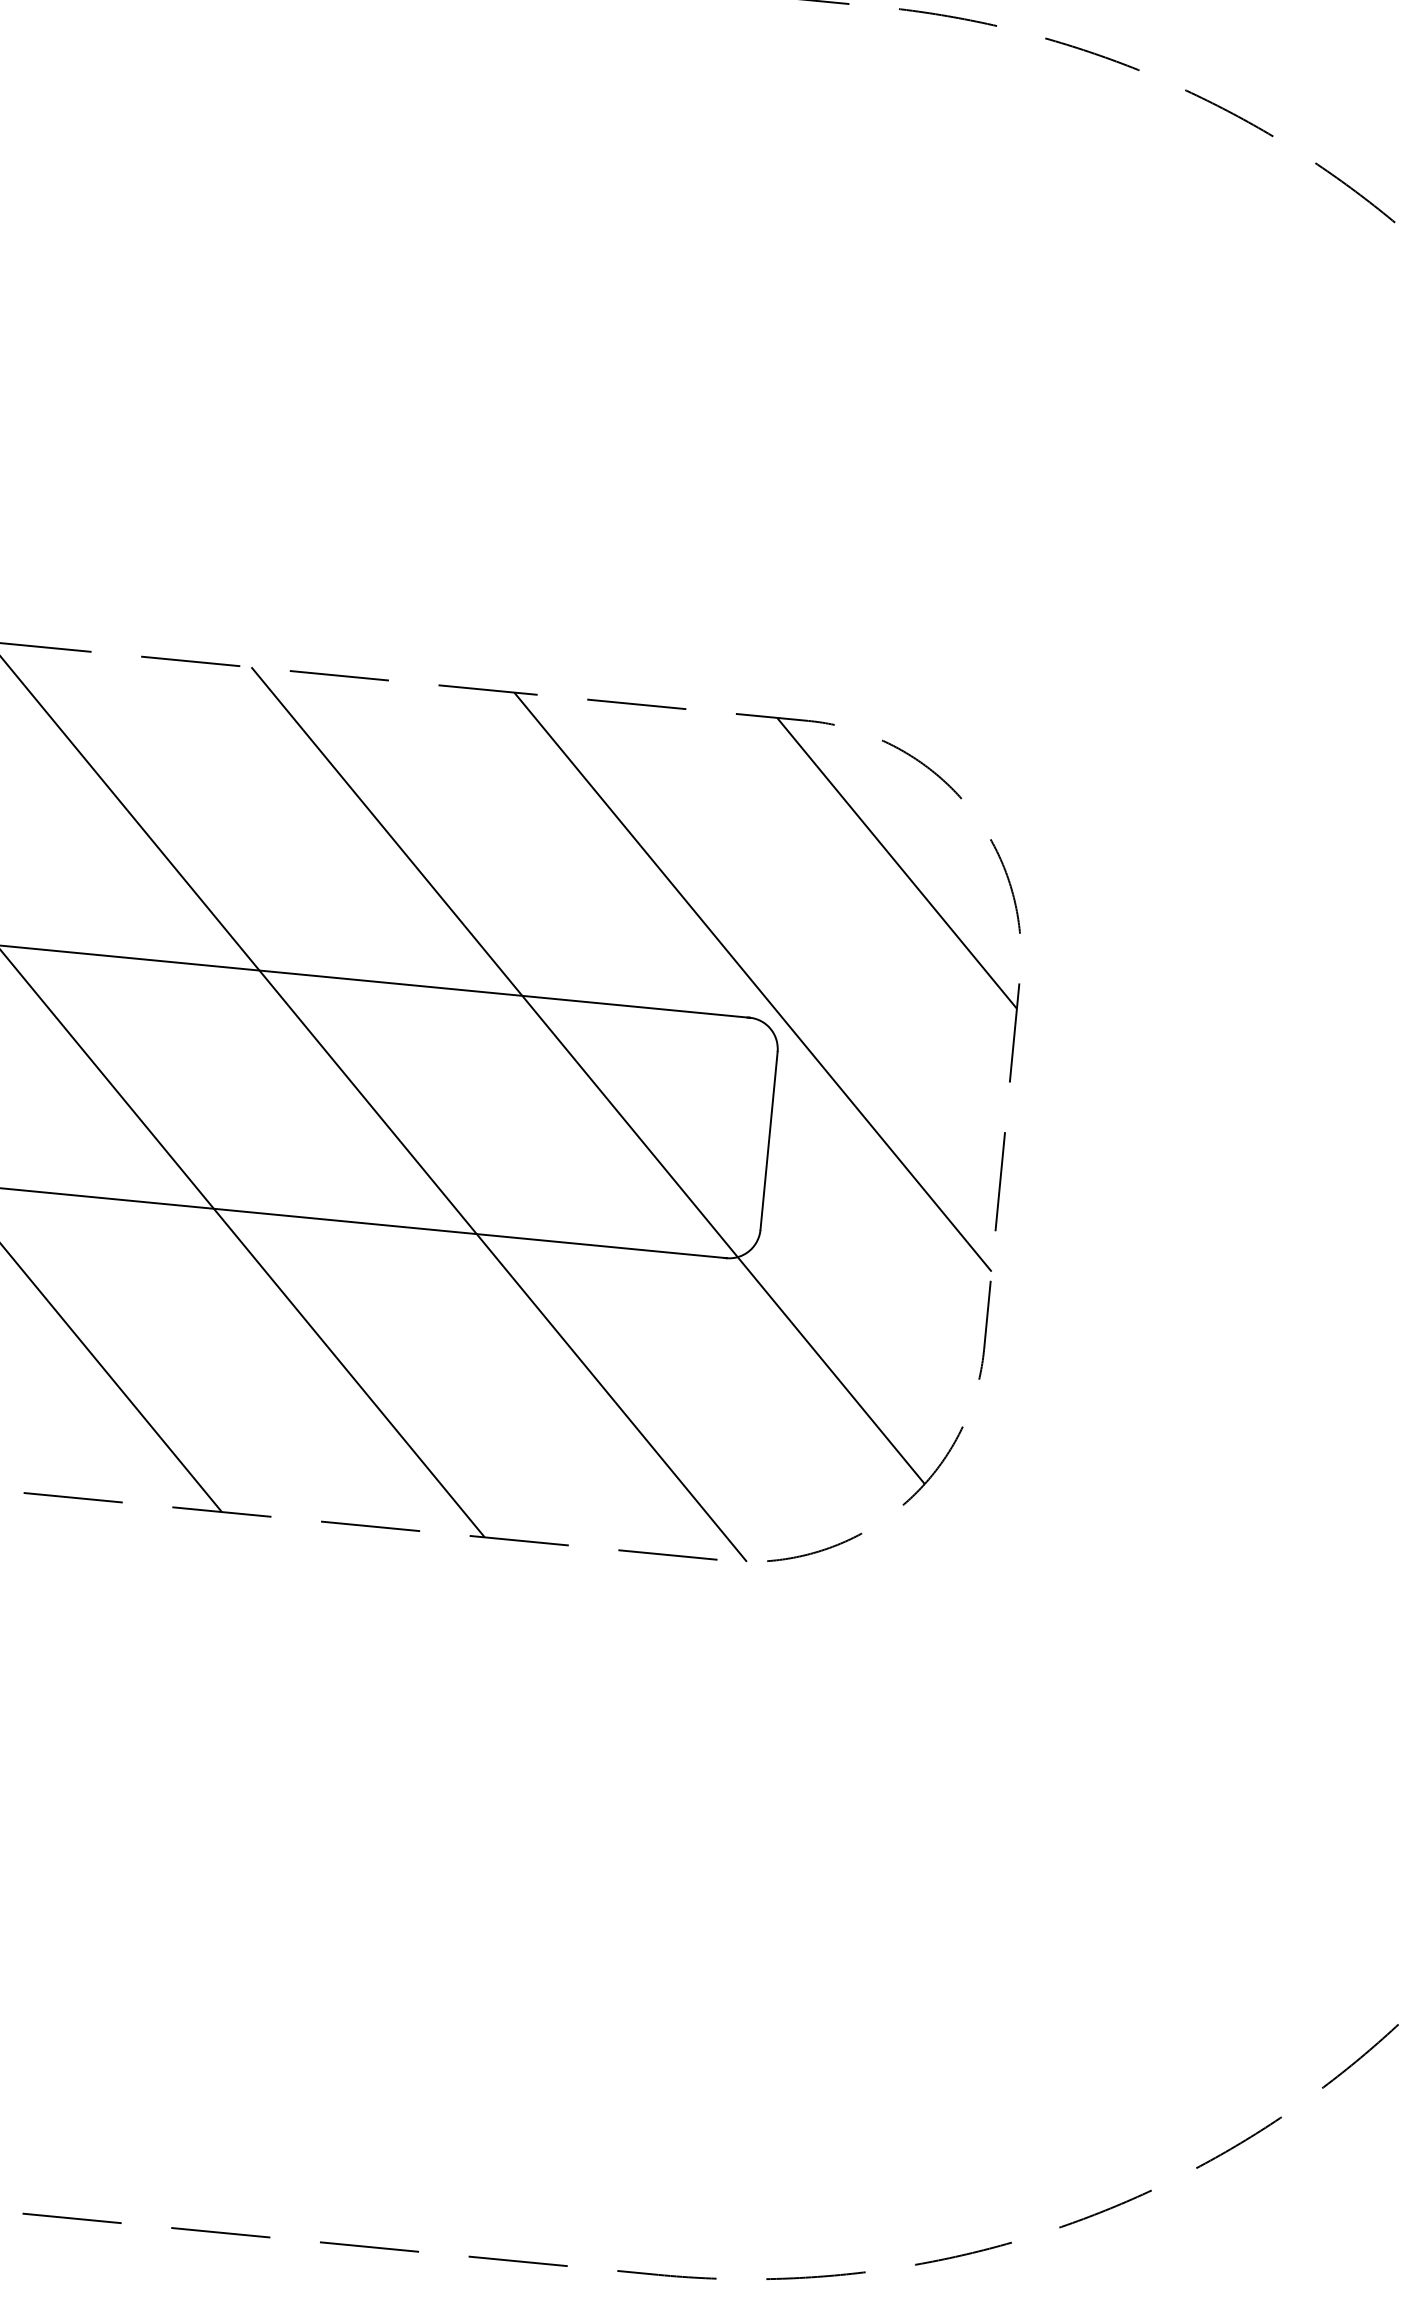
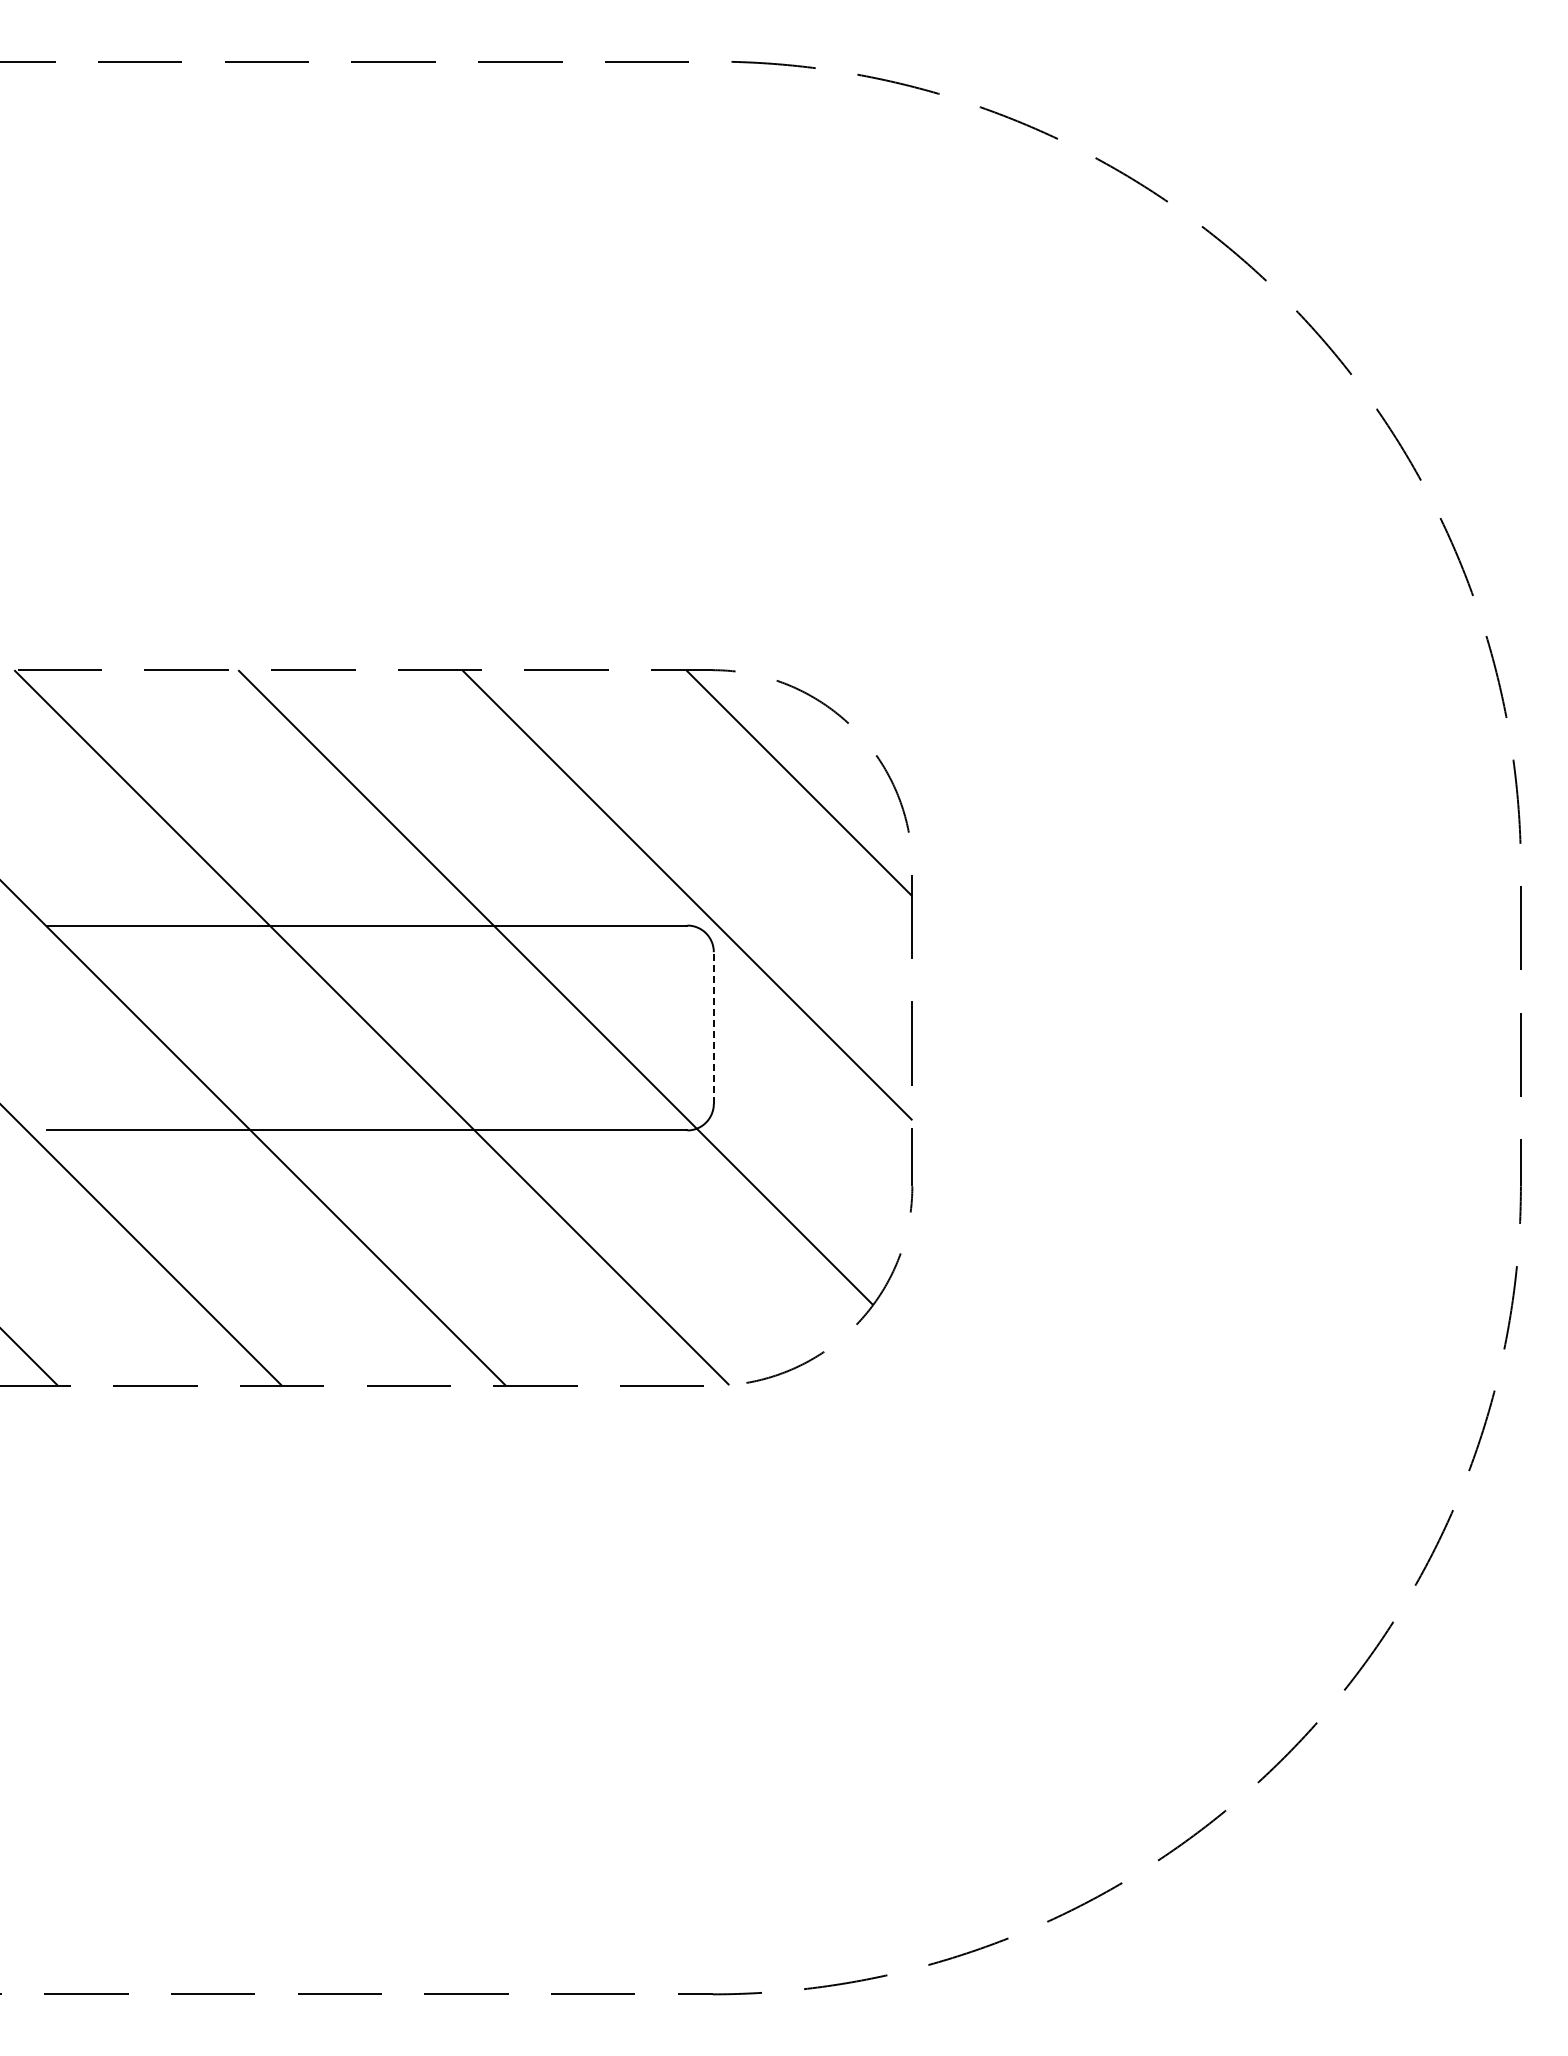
line: (768, 1141) -> (713, 1028), solid -> dashed

